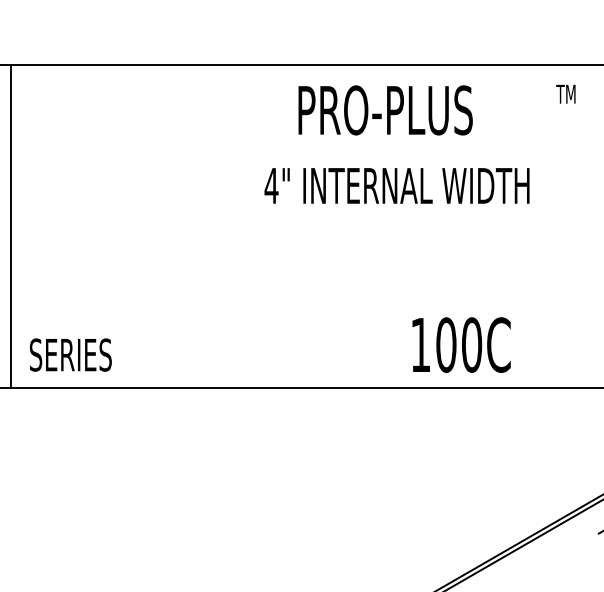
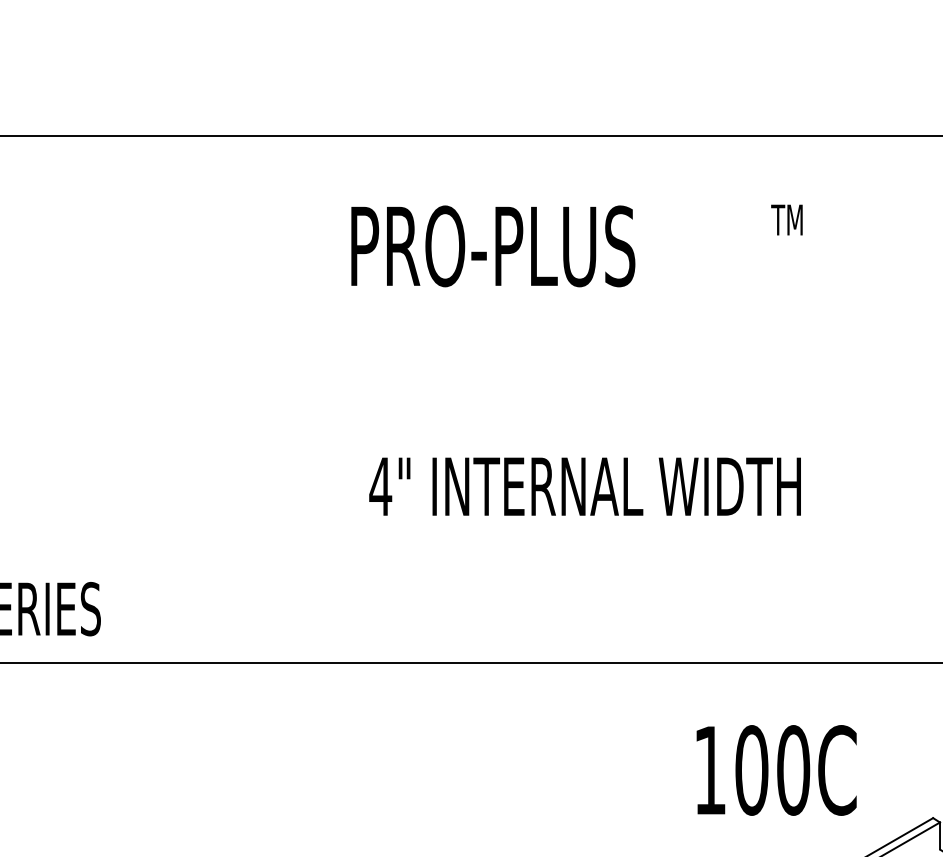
text: (436, 109) -> (576, 244), moved
text: (396, 185) -> (584, 485), moved
text: (461, 344) -> (776, 769), moved

